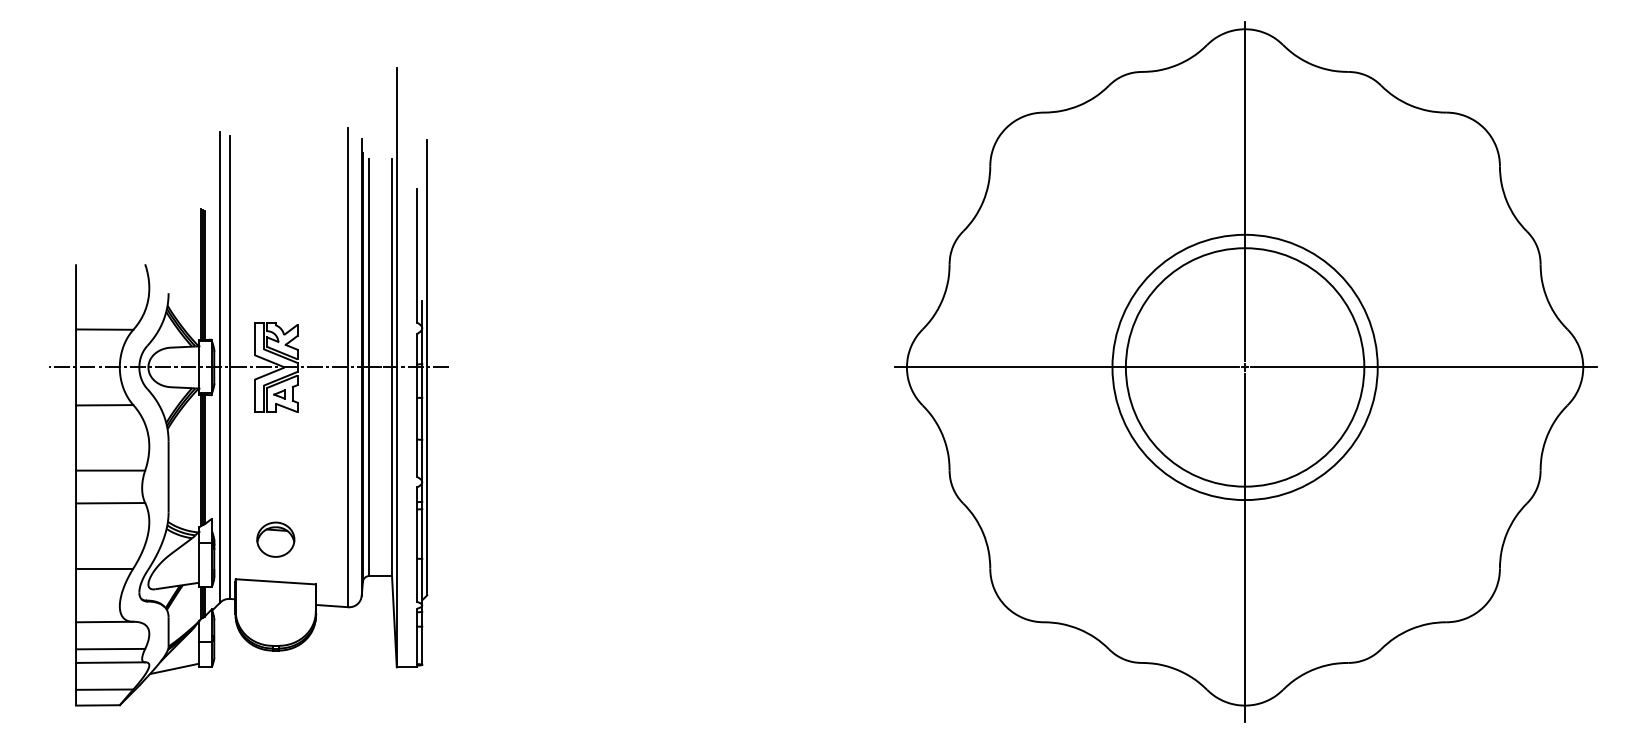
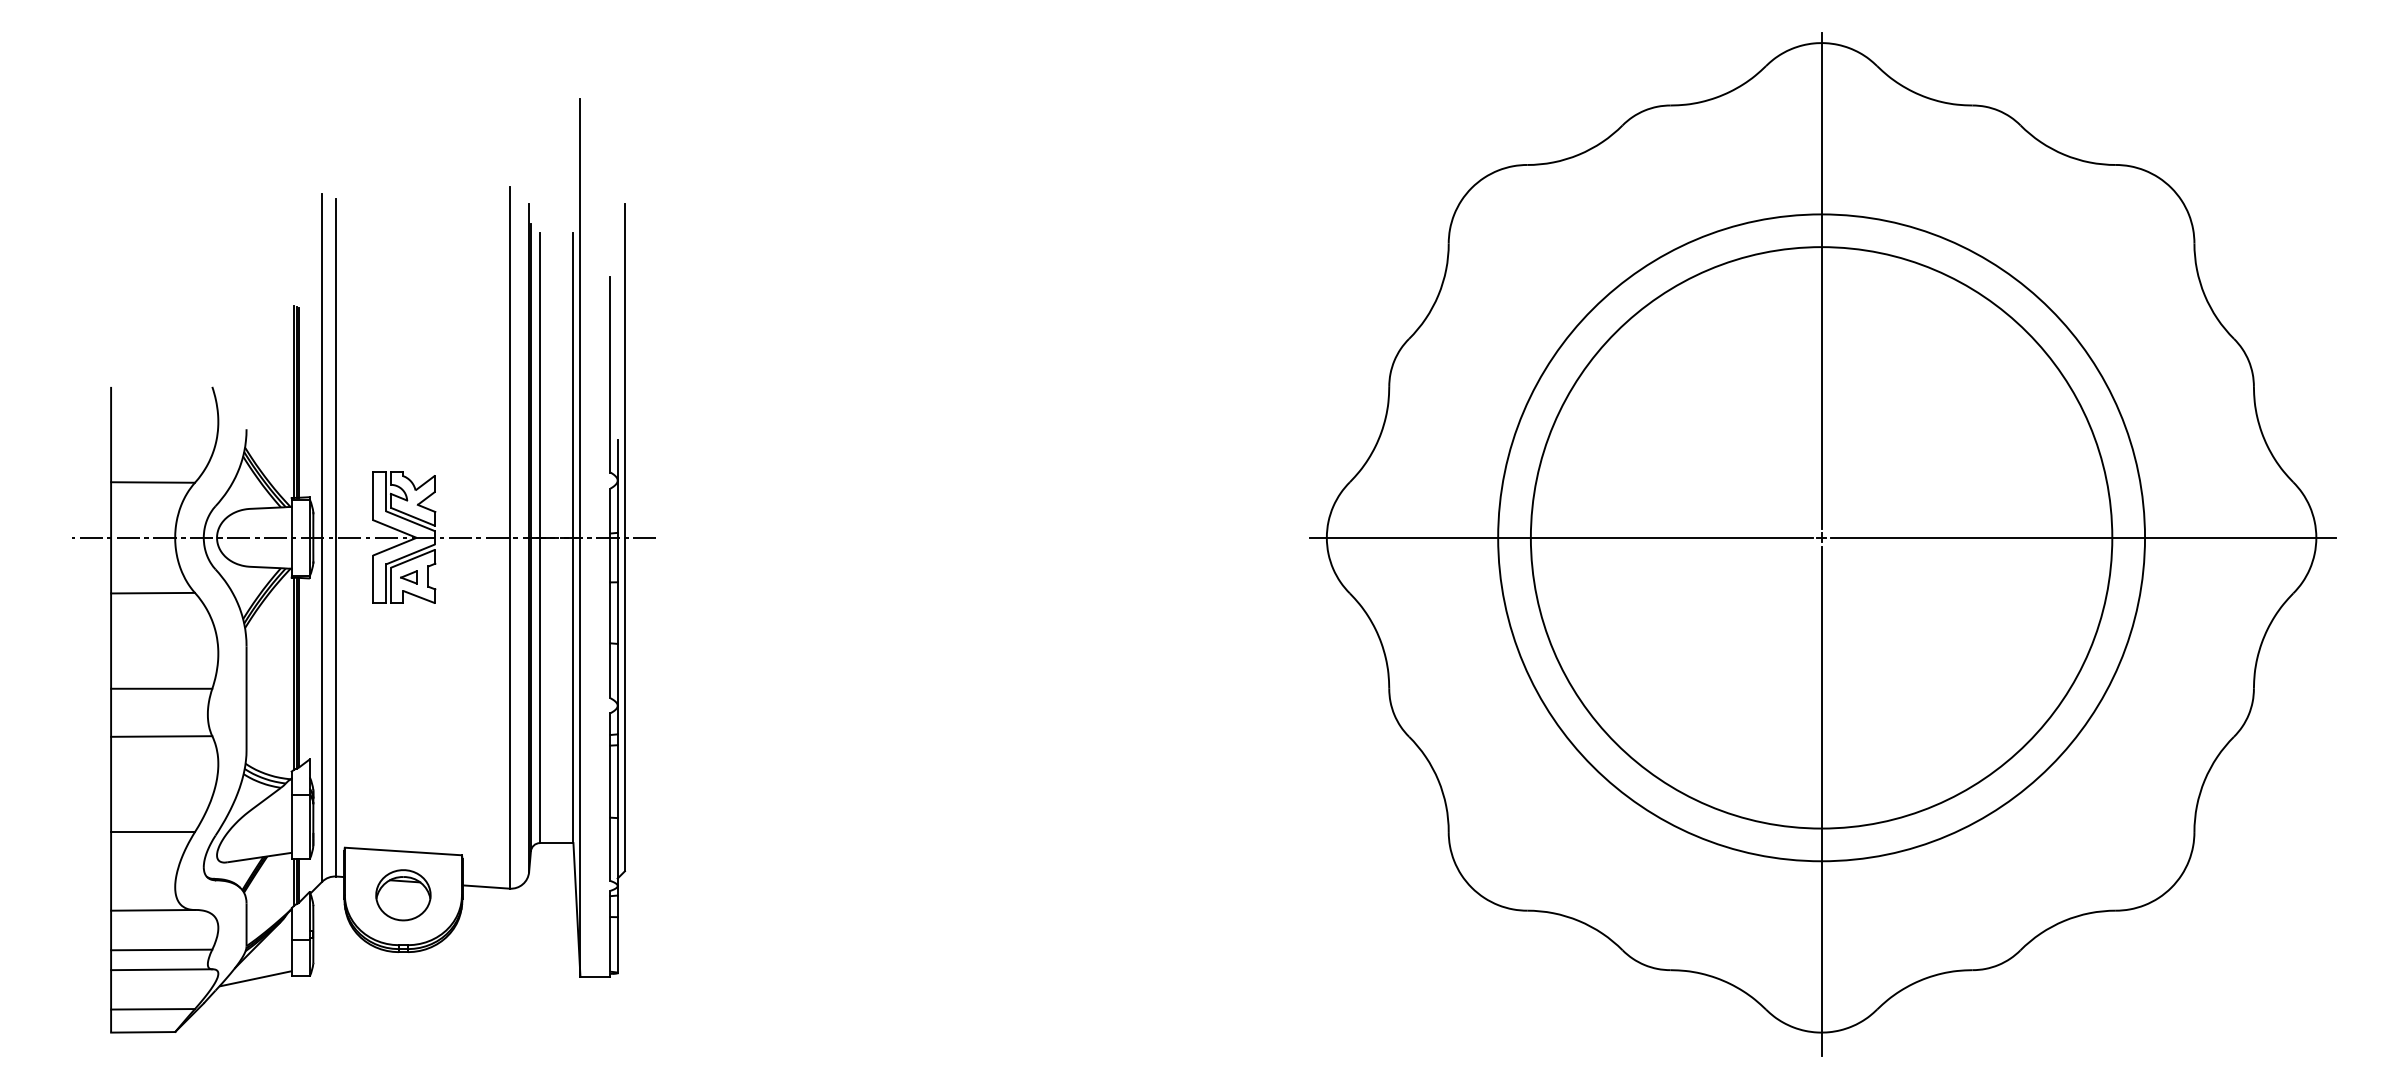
circle: (1244, 367) -> (1820, 537), size x1.67
circle: (1245, 367) -> (1822, 537), size x1.67
part: (275, 539) -> (402, 894), moved

